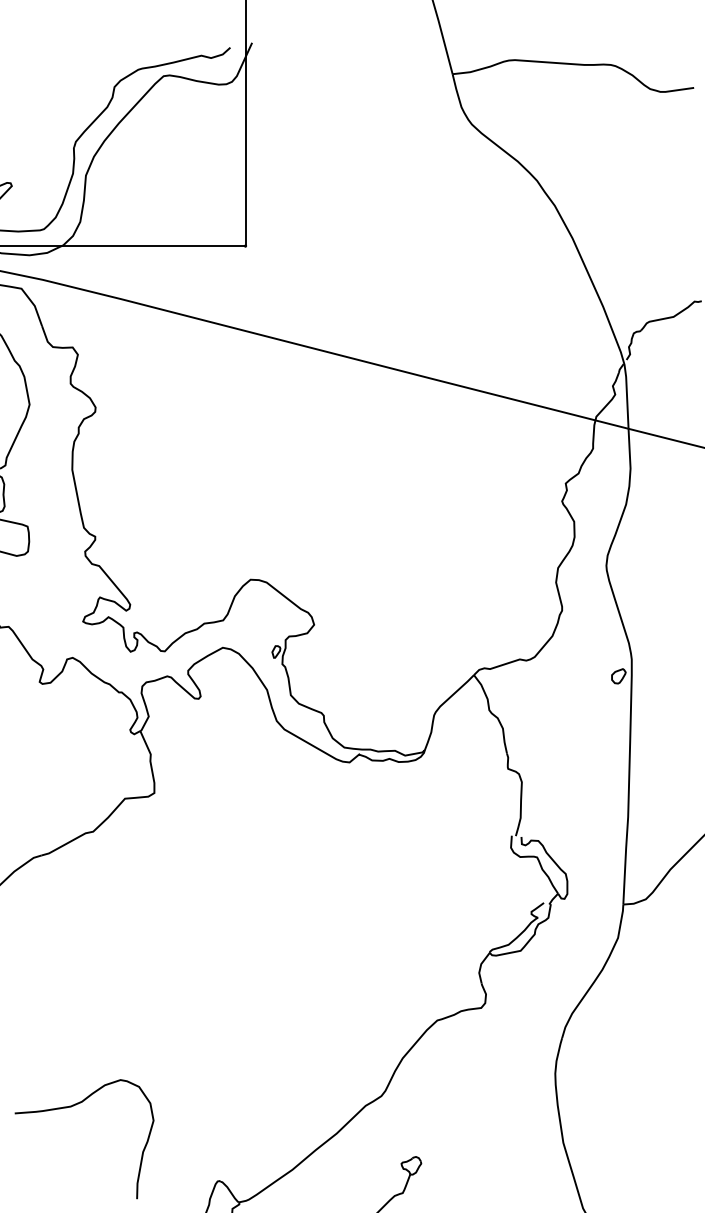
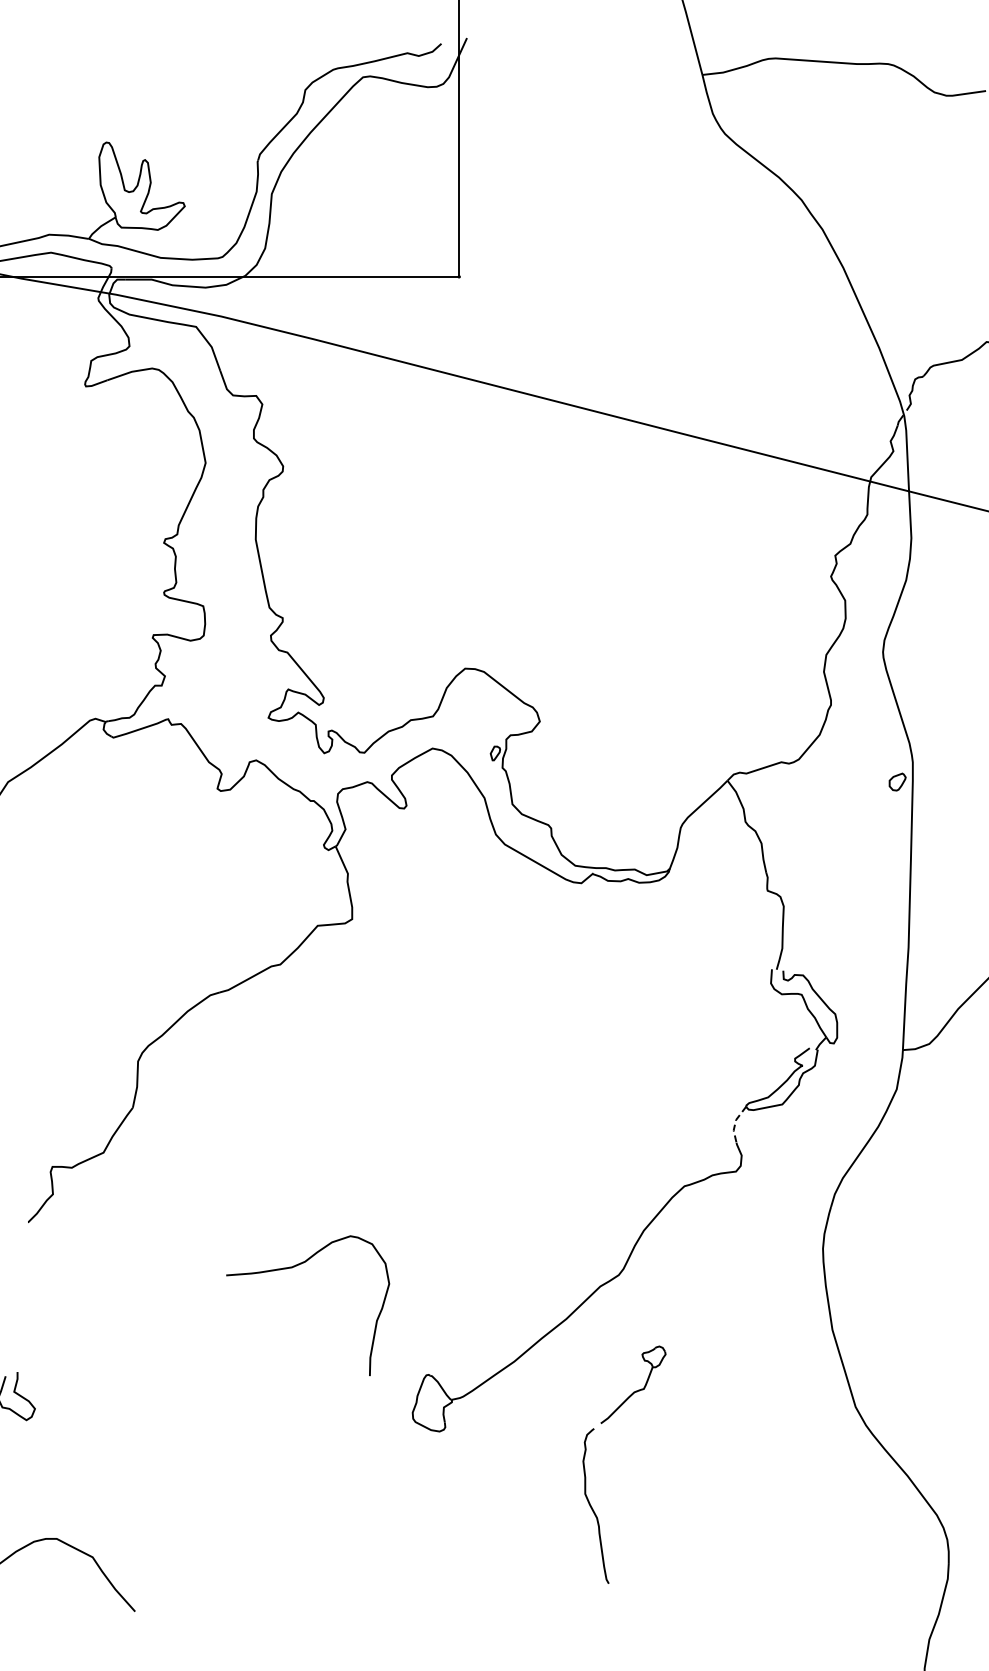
line: (480, 966) -> (735, 1122), solid -> dashed
curve: (71, 1107) -> (292, 1268), moved

